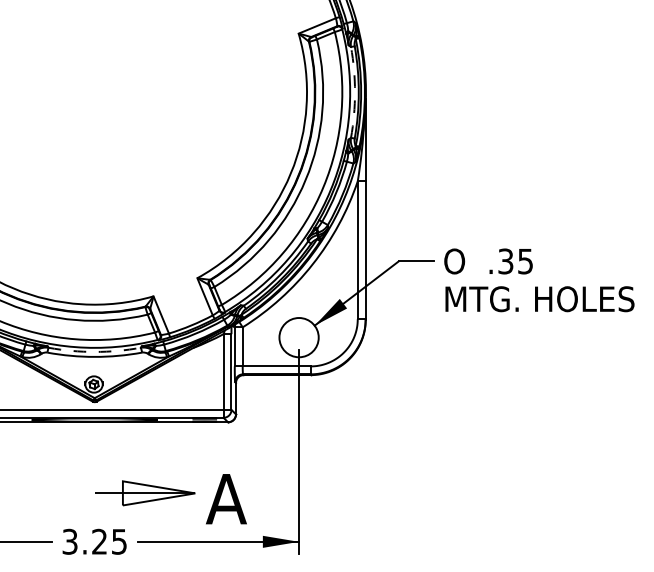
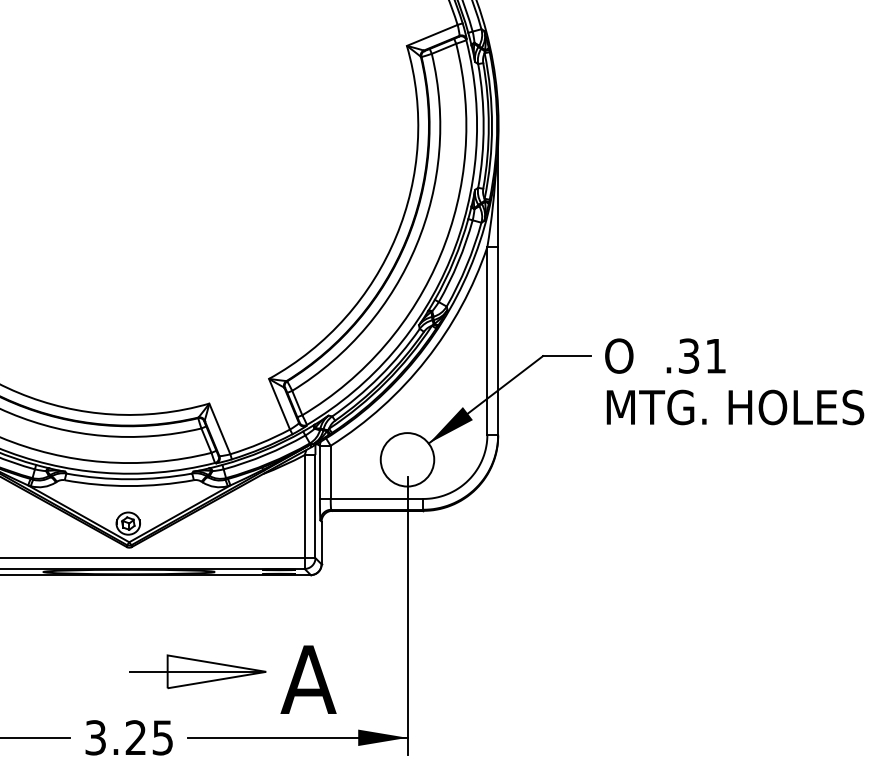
arc: (354, 92) -> (483, 125), dashed -> solid
text: (525, 261) -> (715, 356), .35 -> .31
arc: (94, 352) -> (129, 479), dashed -> solid

